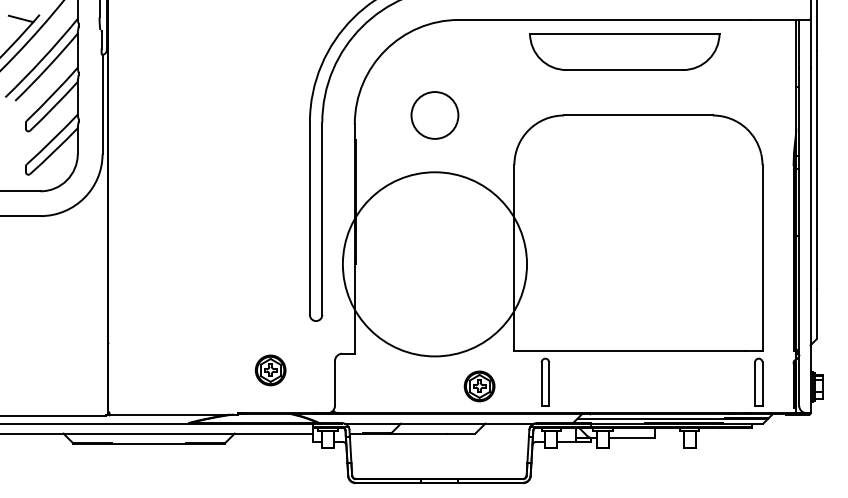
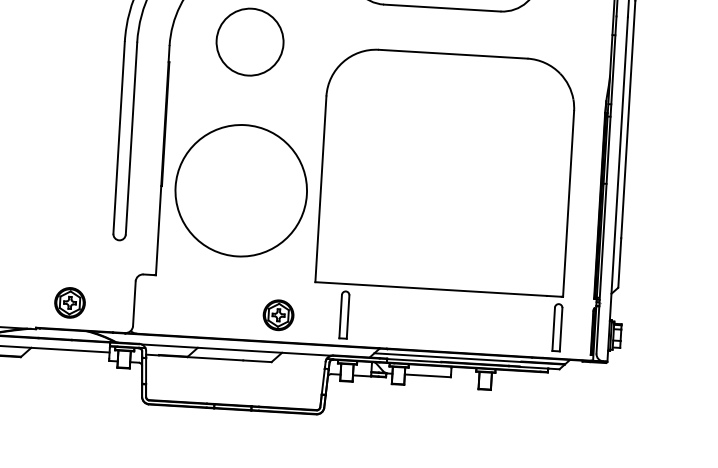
circle: (434, 115) -> (249, 42), size x1.43
circle: (434, 264) -> (240, 190), size x0.71
part: (270, 370) -> (69, 302), moved

